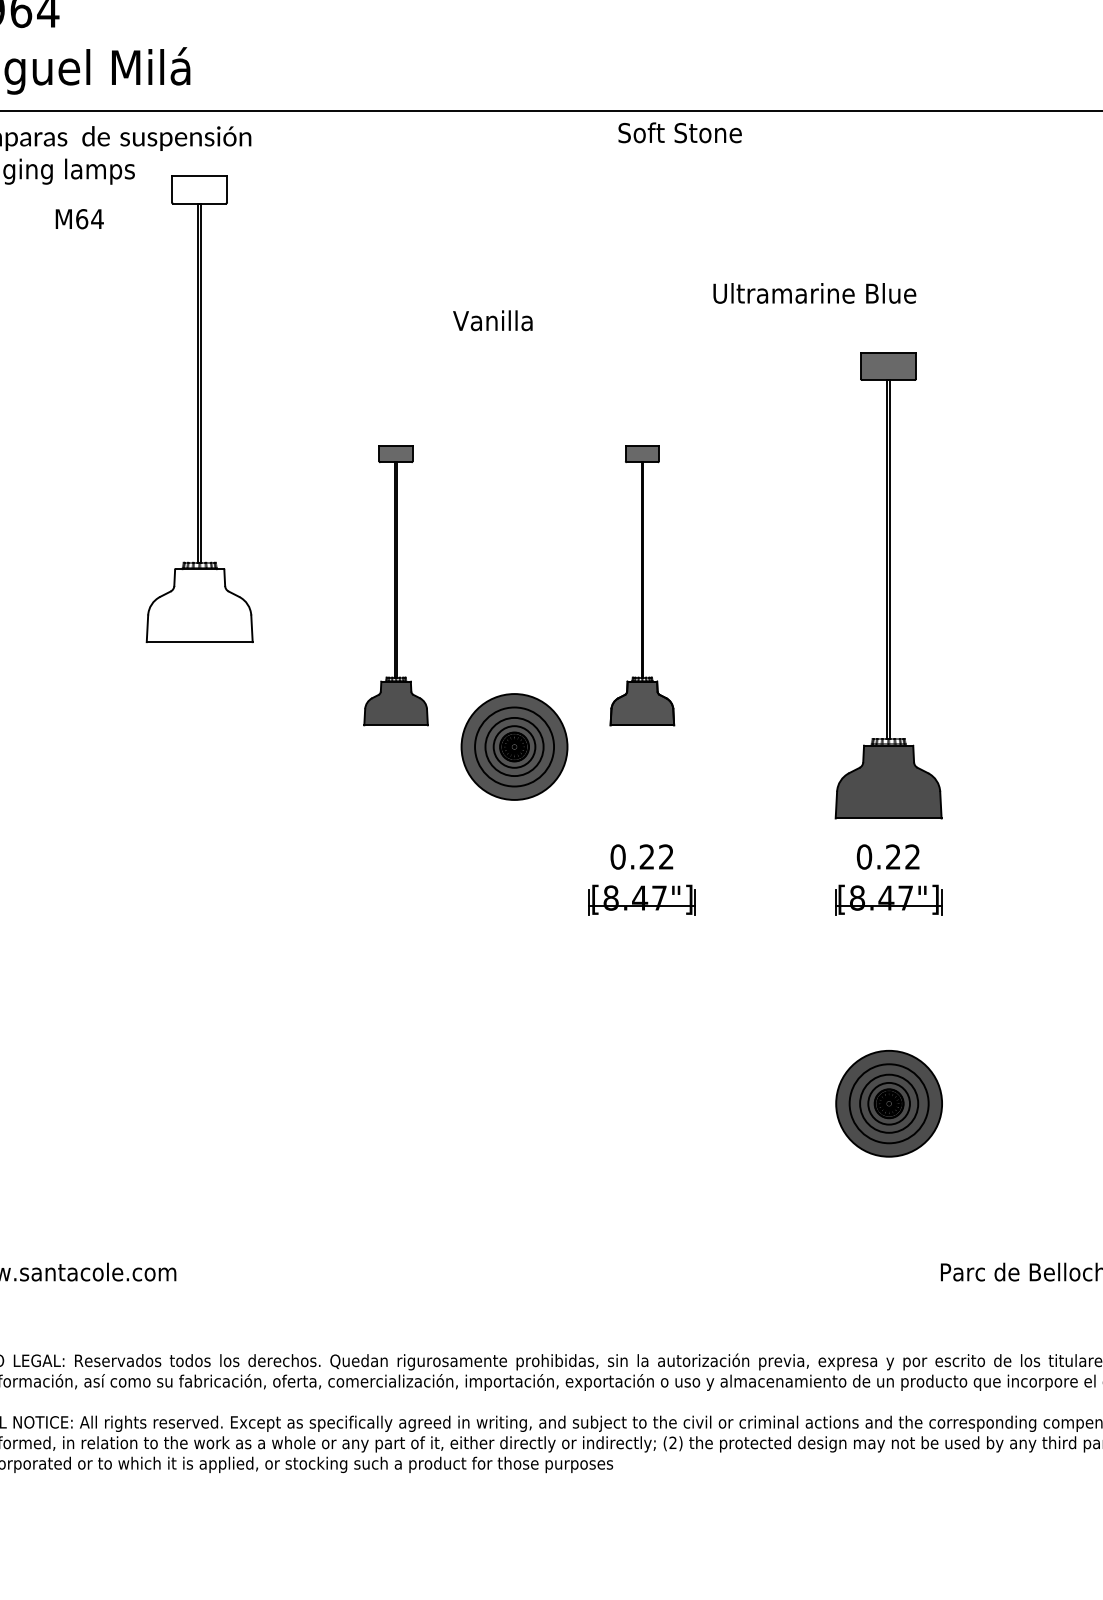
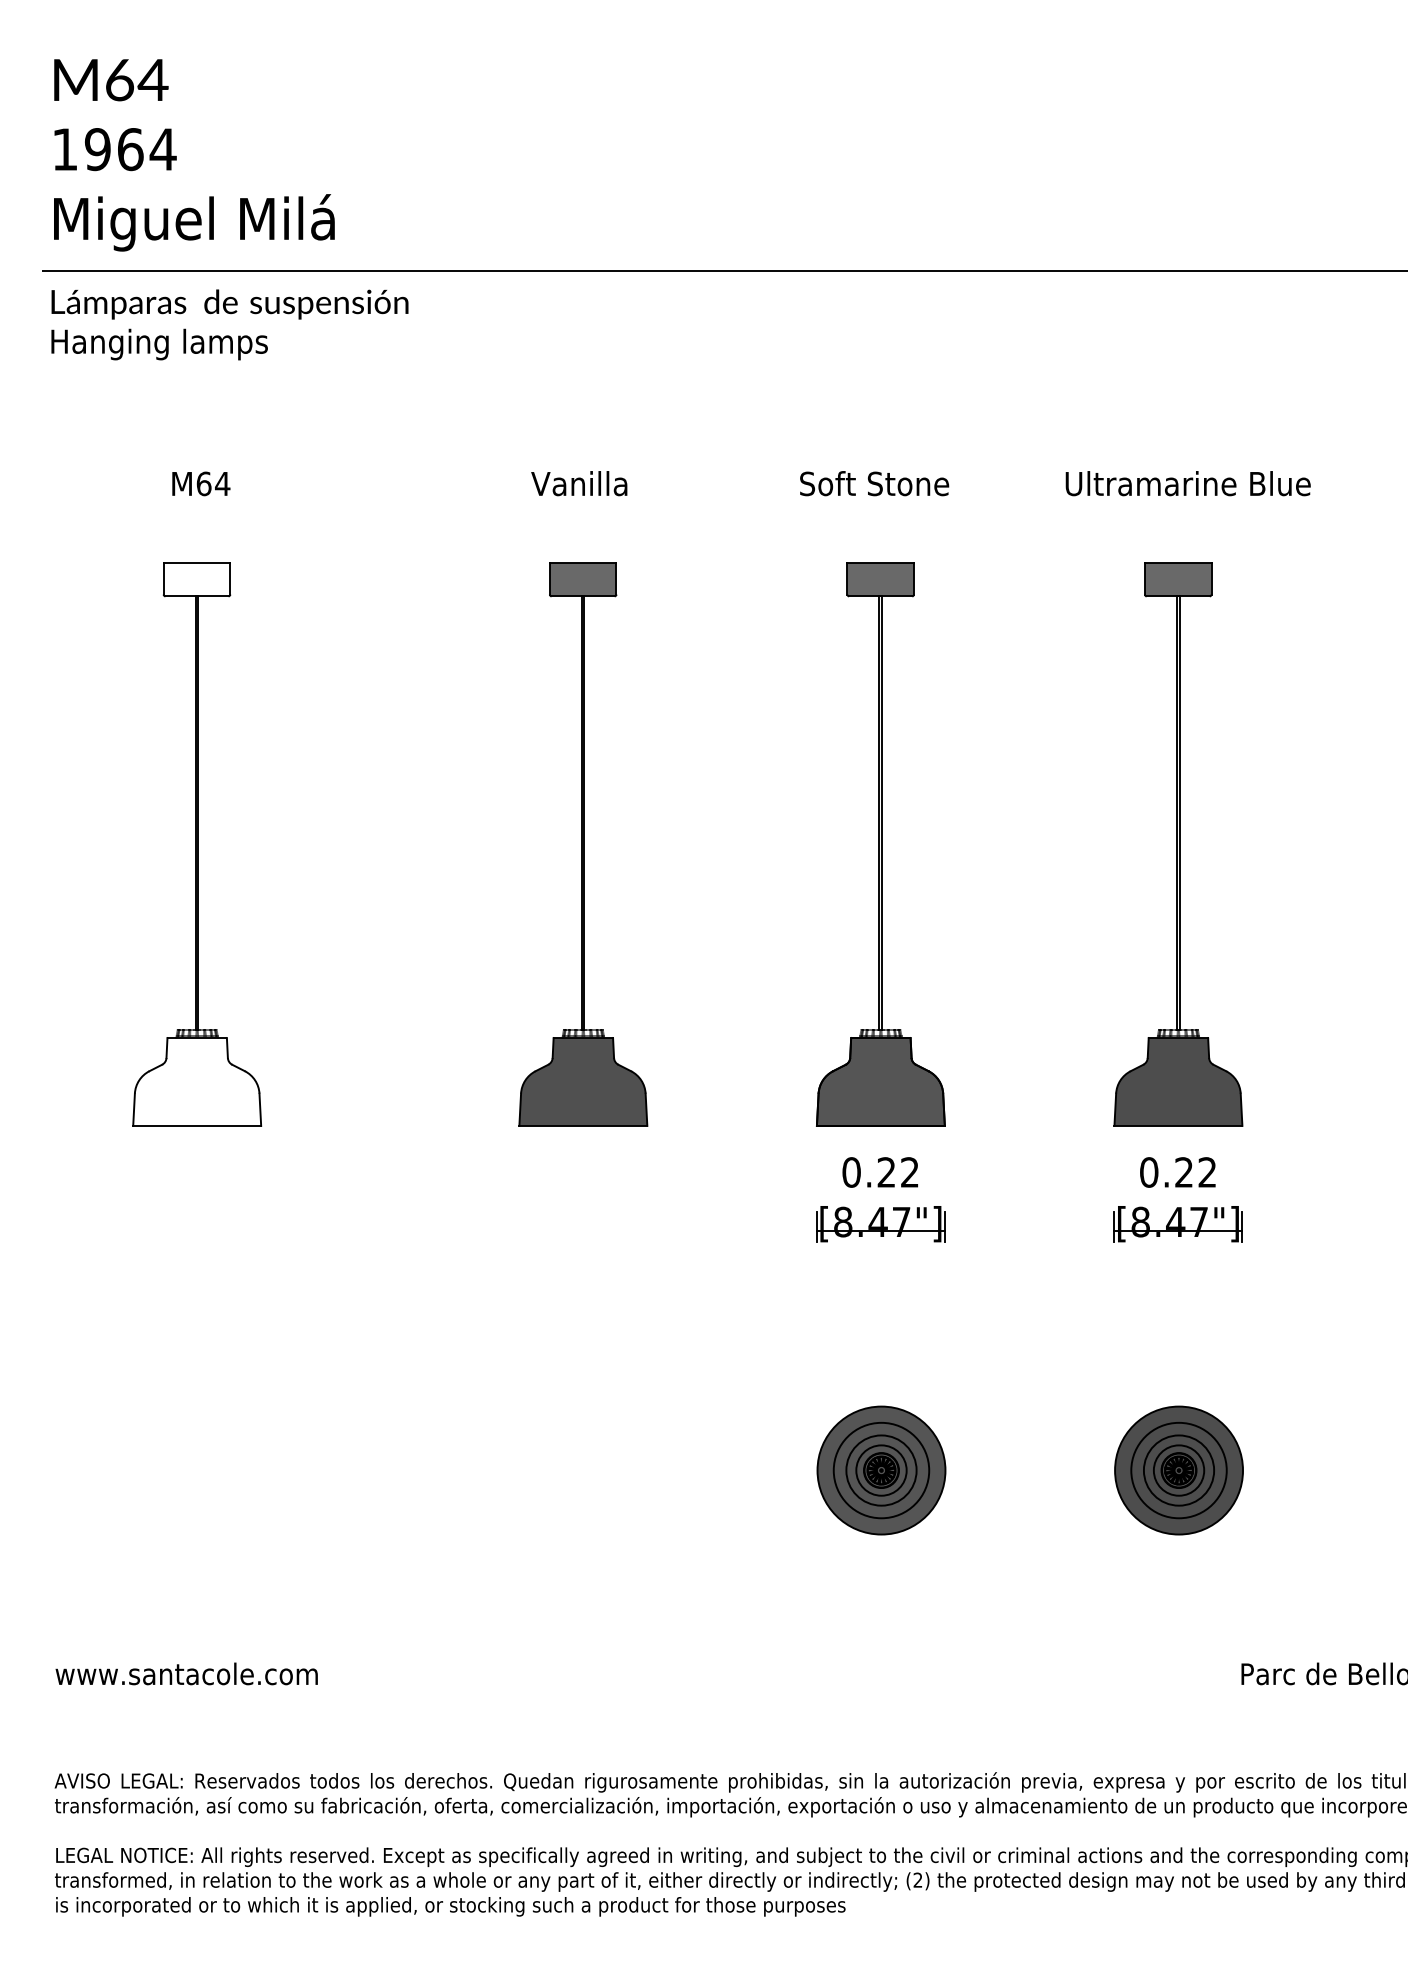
text: (680, 132) -> (874, 483), moved
text: (79, 218) -> (201, 483), moved
text: (814, 293) -> (1187, 483), moved
text: (493, 320) -> (579, 483), moved
part: (199, 409) -> (197, 844), moved
part: (396, 585) -> (583, 844), size x1.67
part: (642, 585) -> (880, 844), size x1.67
part: (514, 746) -> (881, 1470), moved

